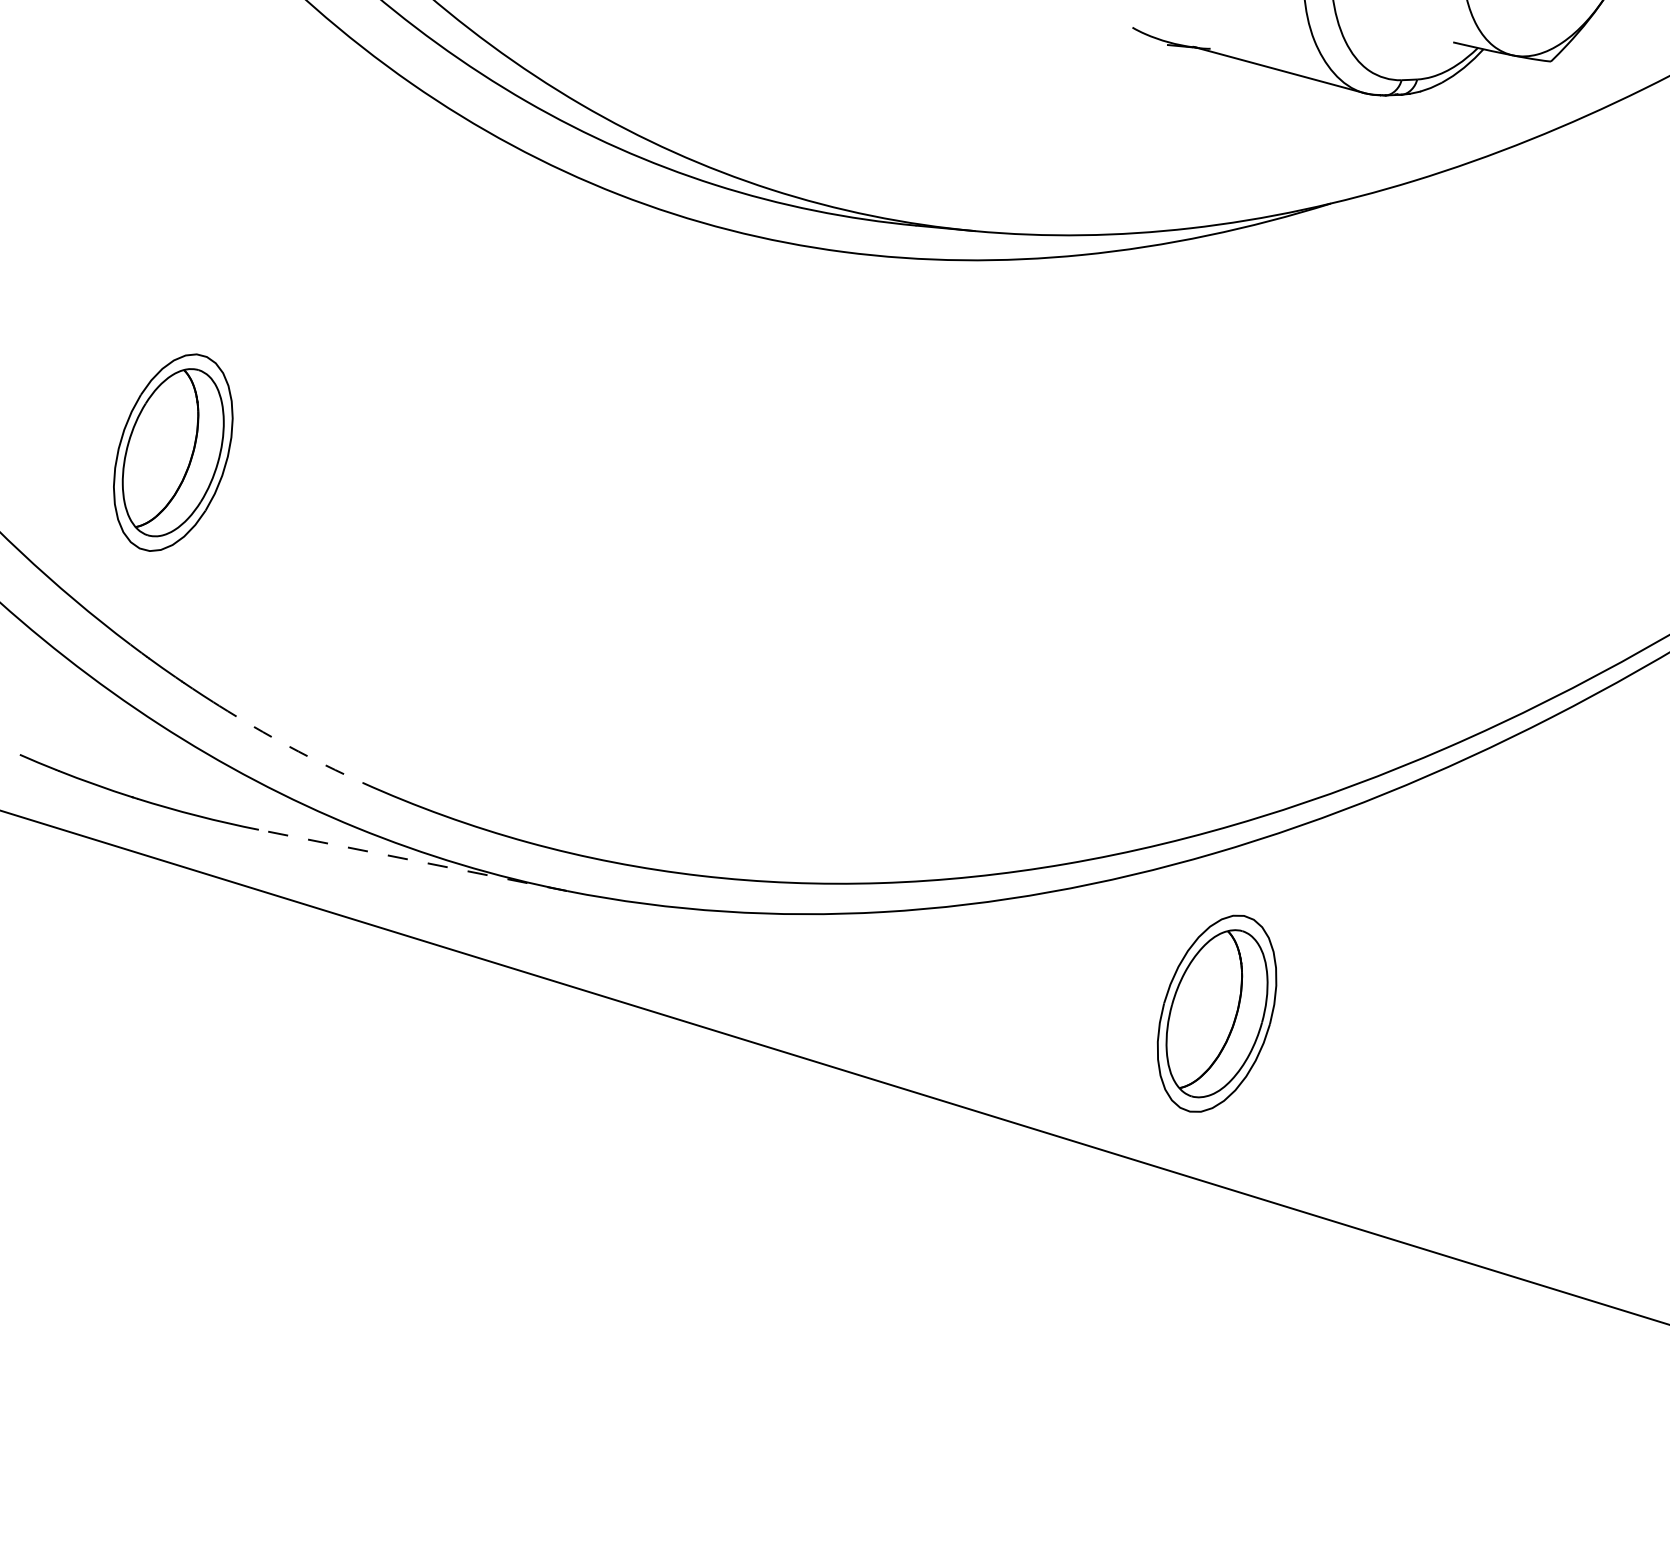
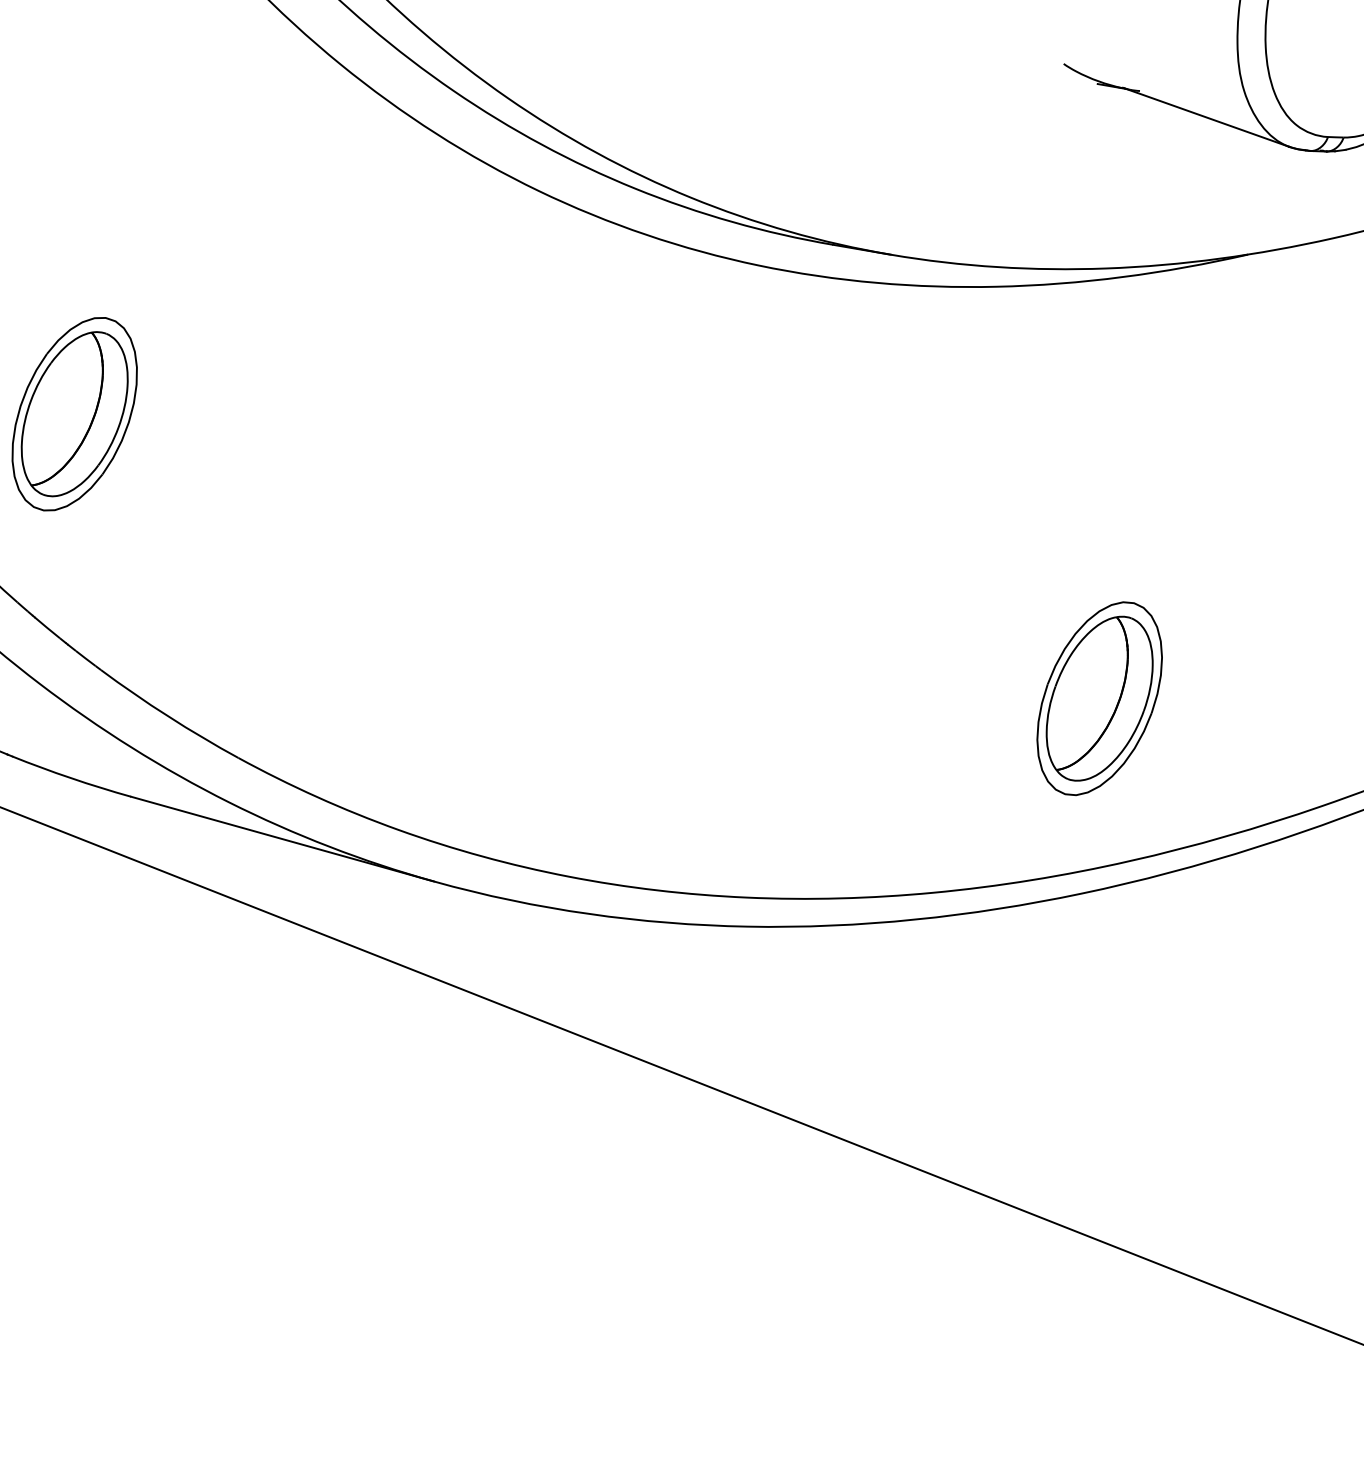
arc: (289, 746) -> (168, 716), dashed -> solid
line: (412, 860) -> (281, 839), dashed -> solid
part: (1216, 1013) -> (1099, 698), moved

